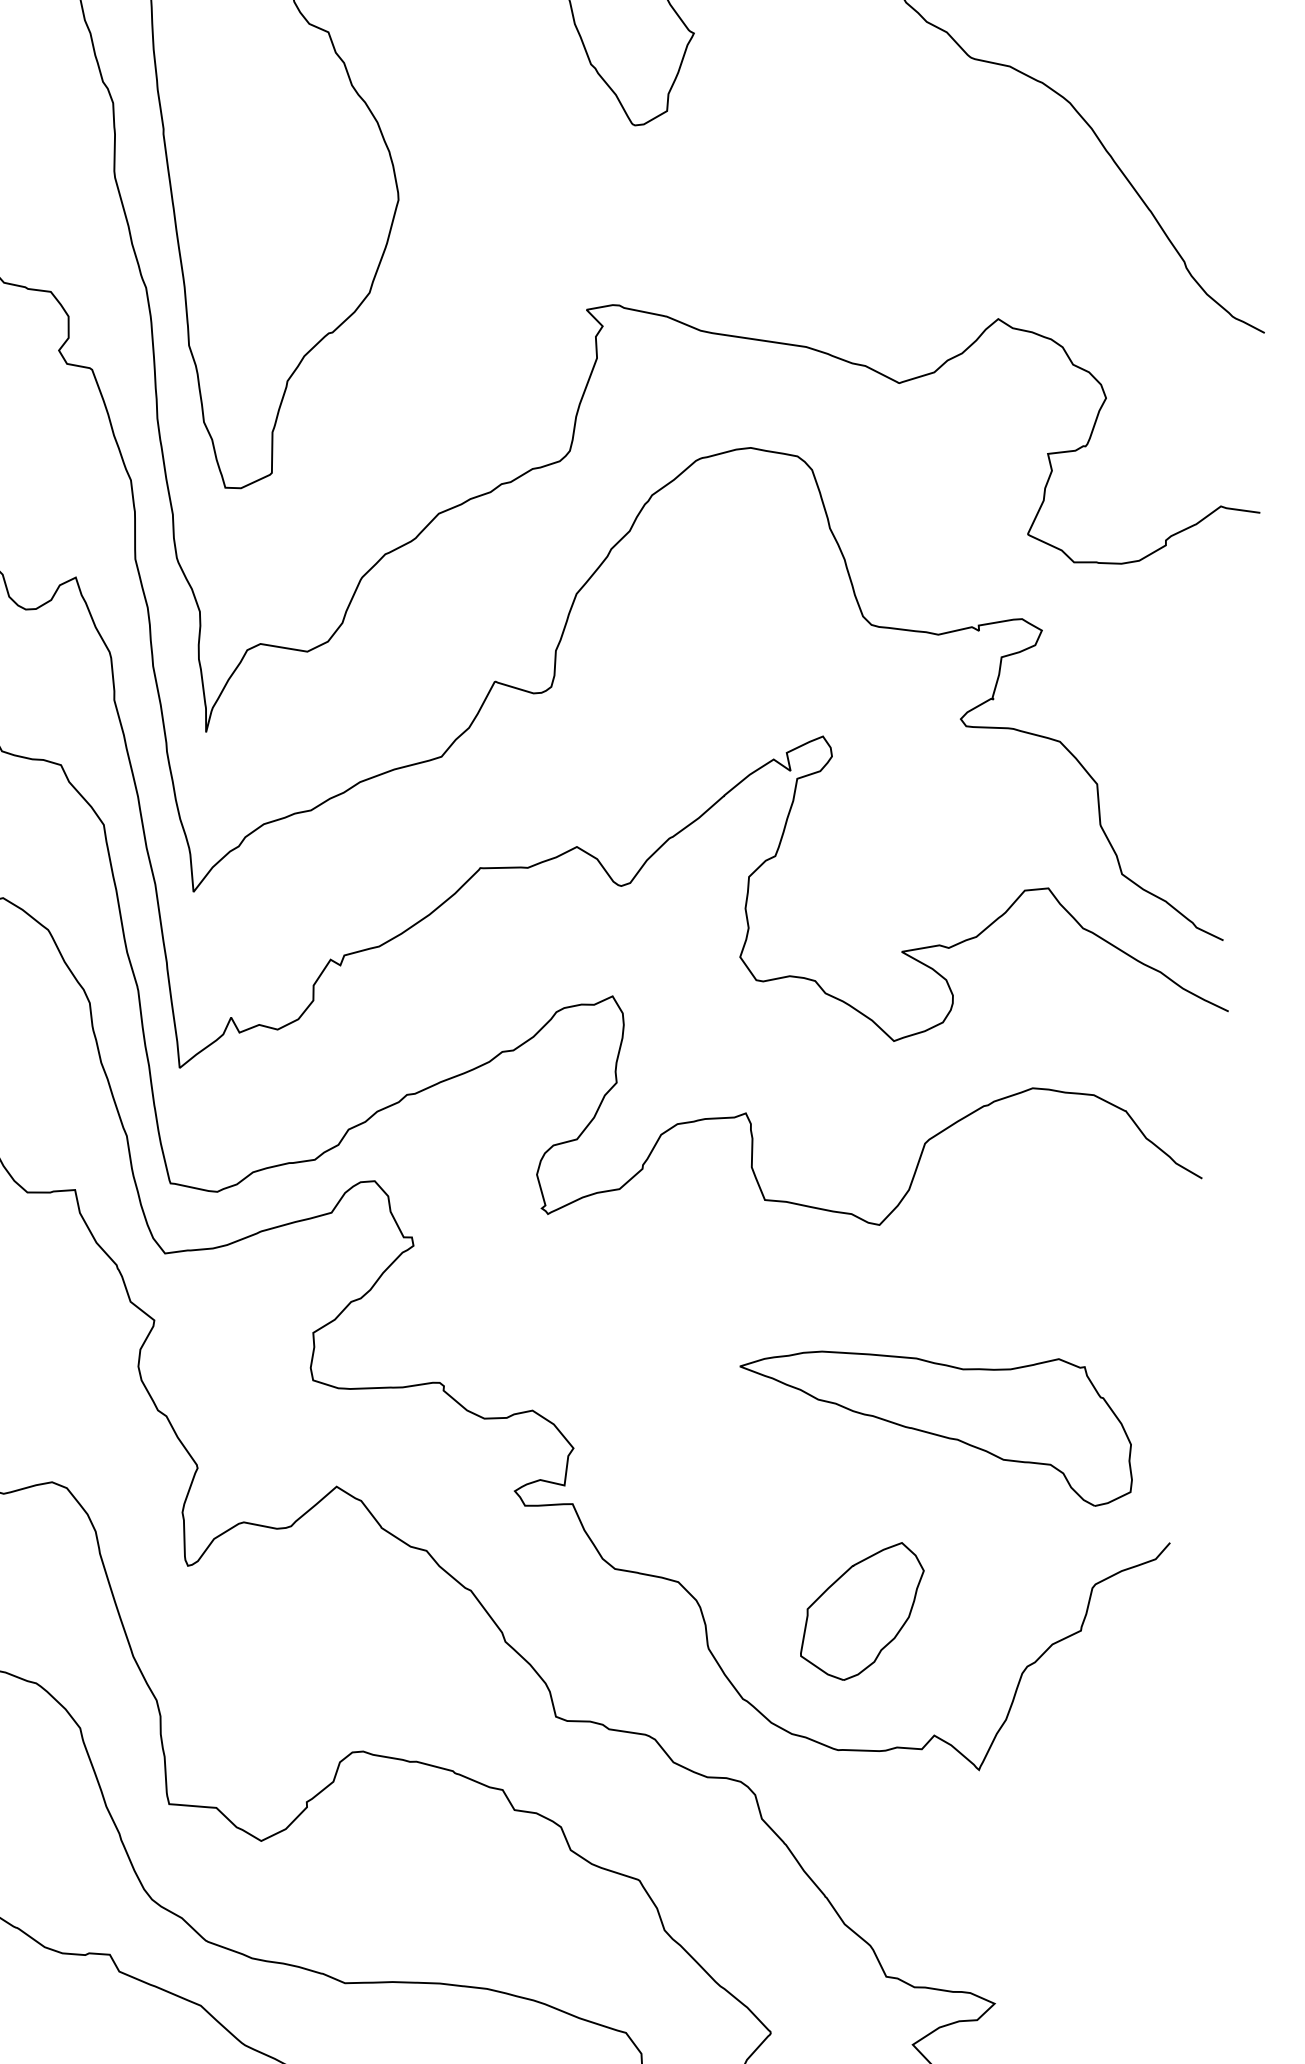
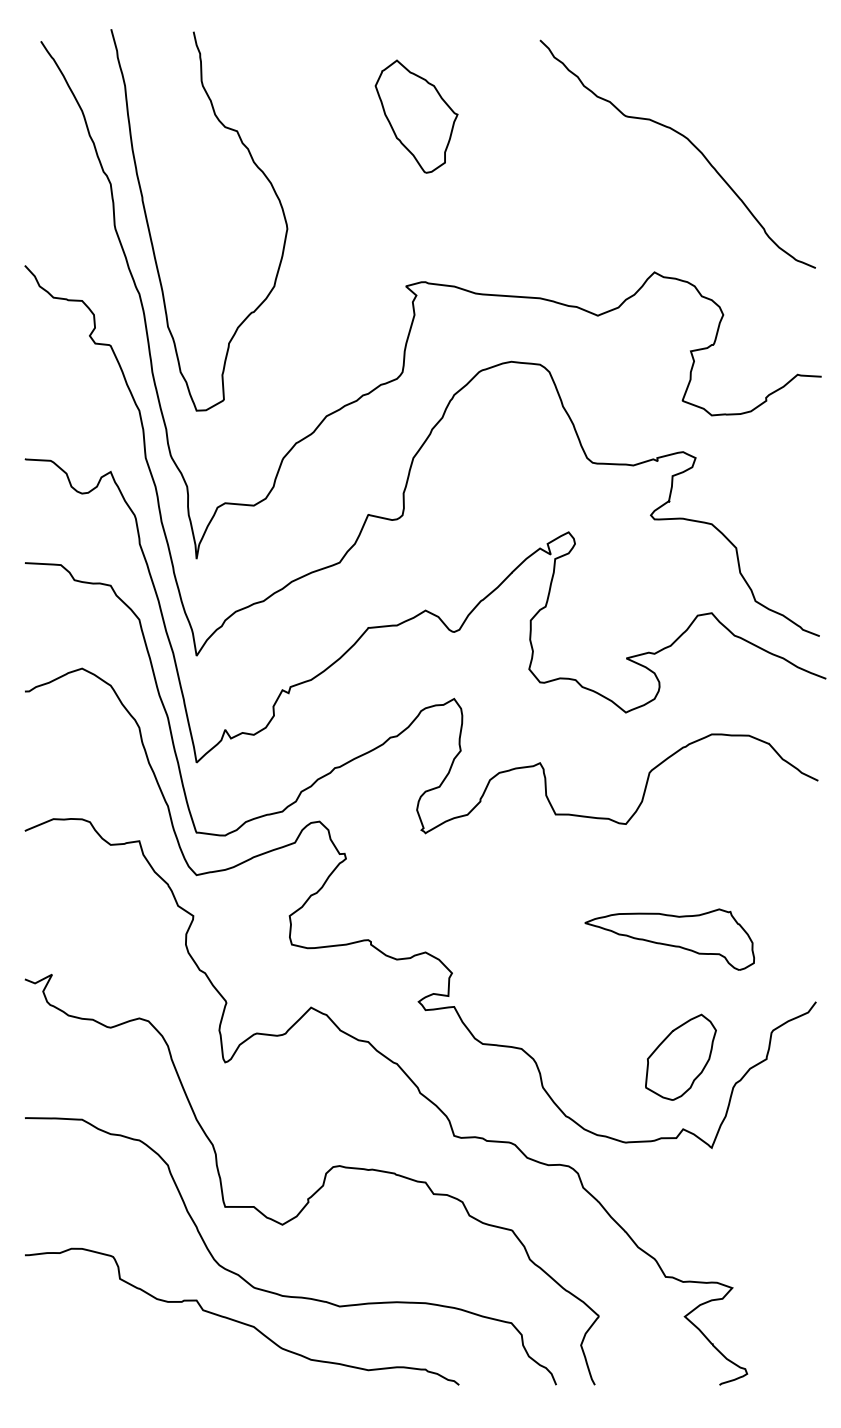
part: (936, 1420) -> (669, 939), size x0.7
part: (861, 1609) -> (680, 1056), moved

